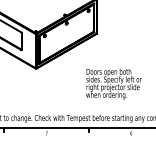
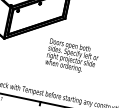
text: (113, 83) -> (72, 56), moved

